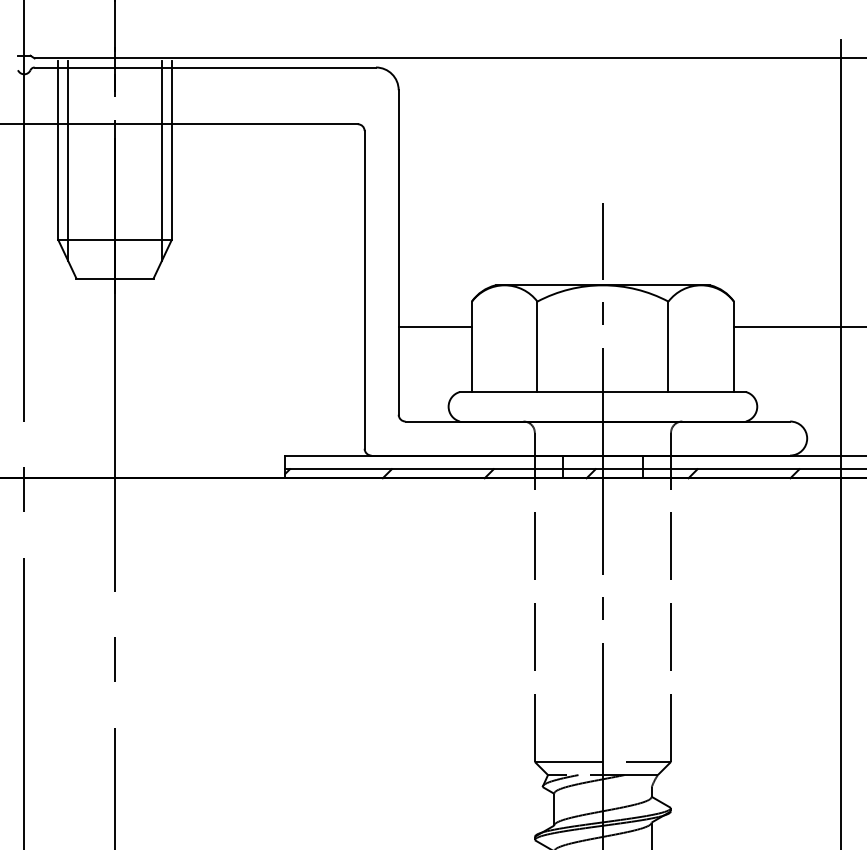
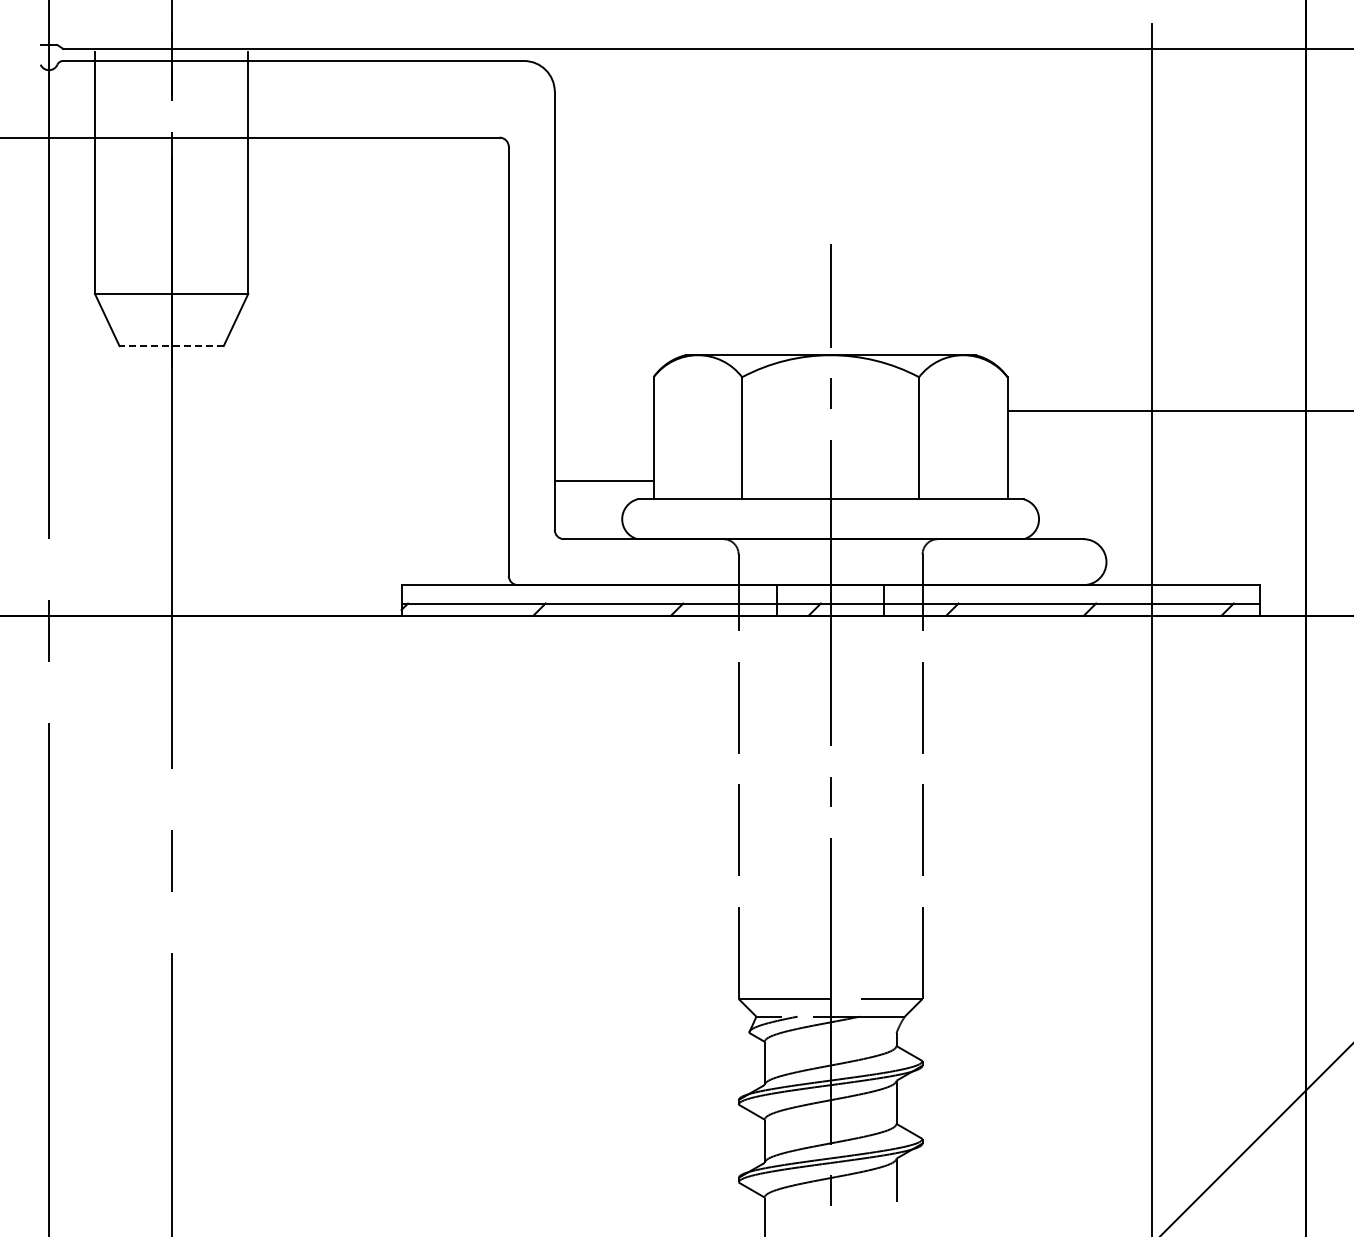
line: (68, 160) -> (108, 186), removed
line: (162, 160) -> (235, 186), removed
line: (114, 278) -> (171, 346), solid -> dashed
line: (434, 327) -> (603, 481), moved

